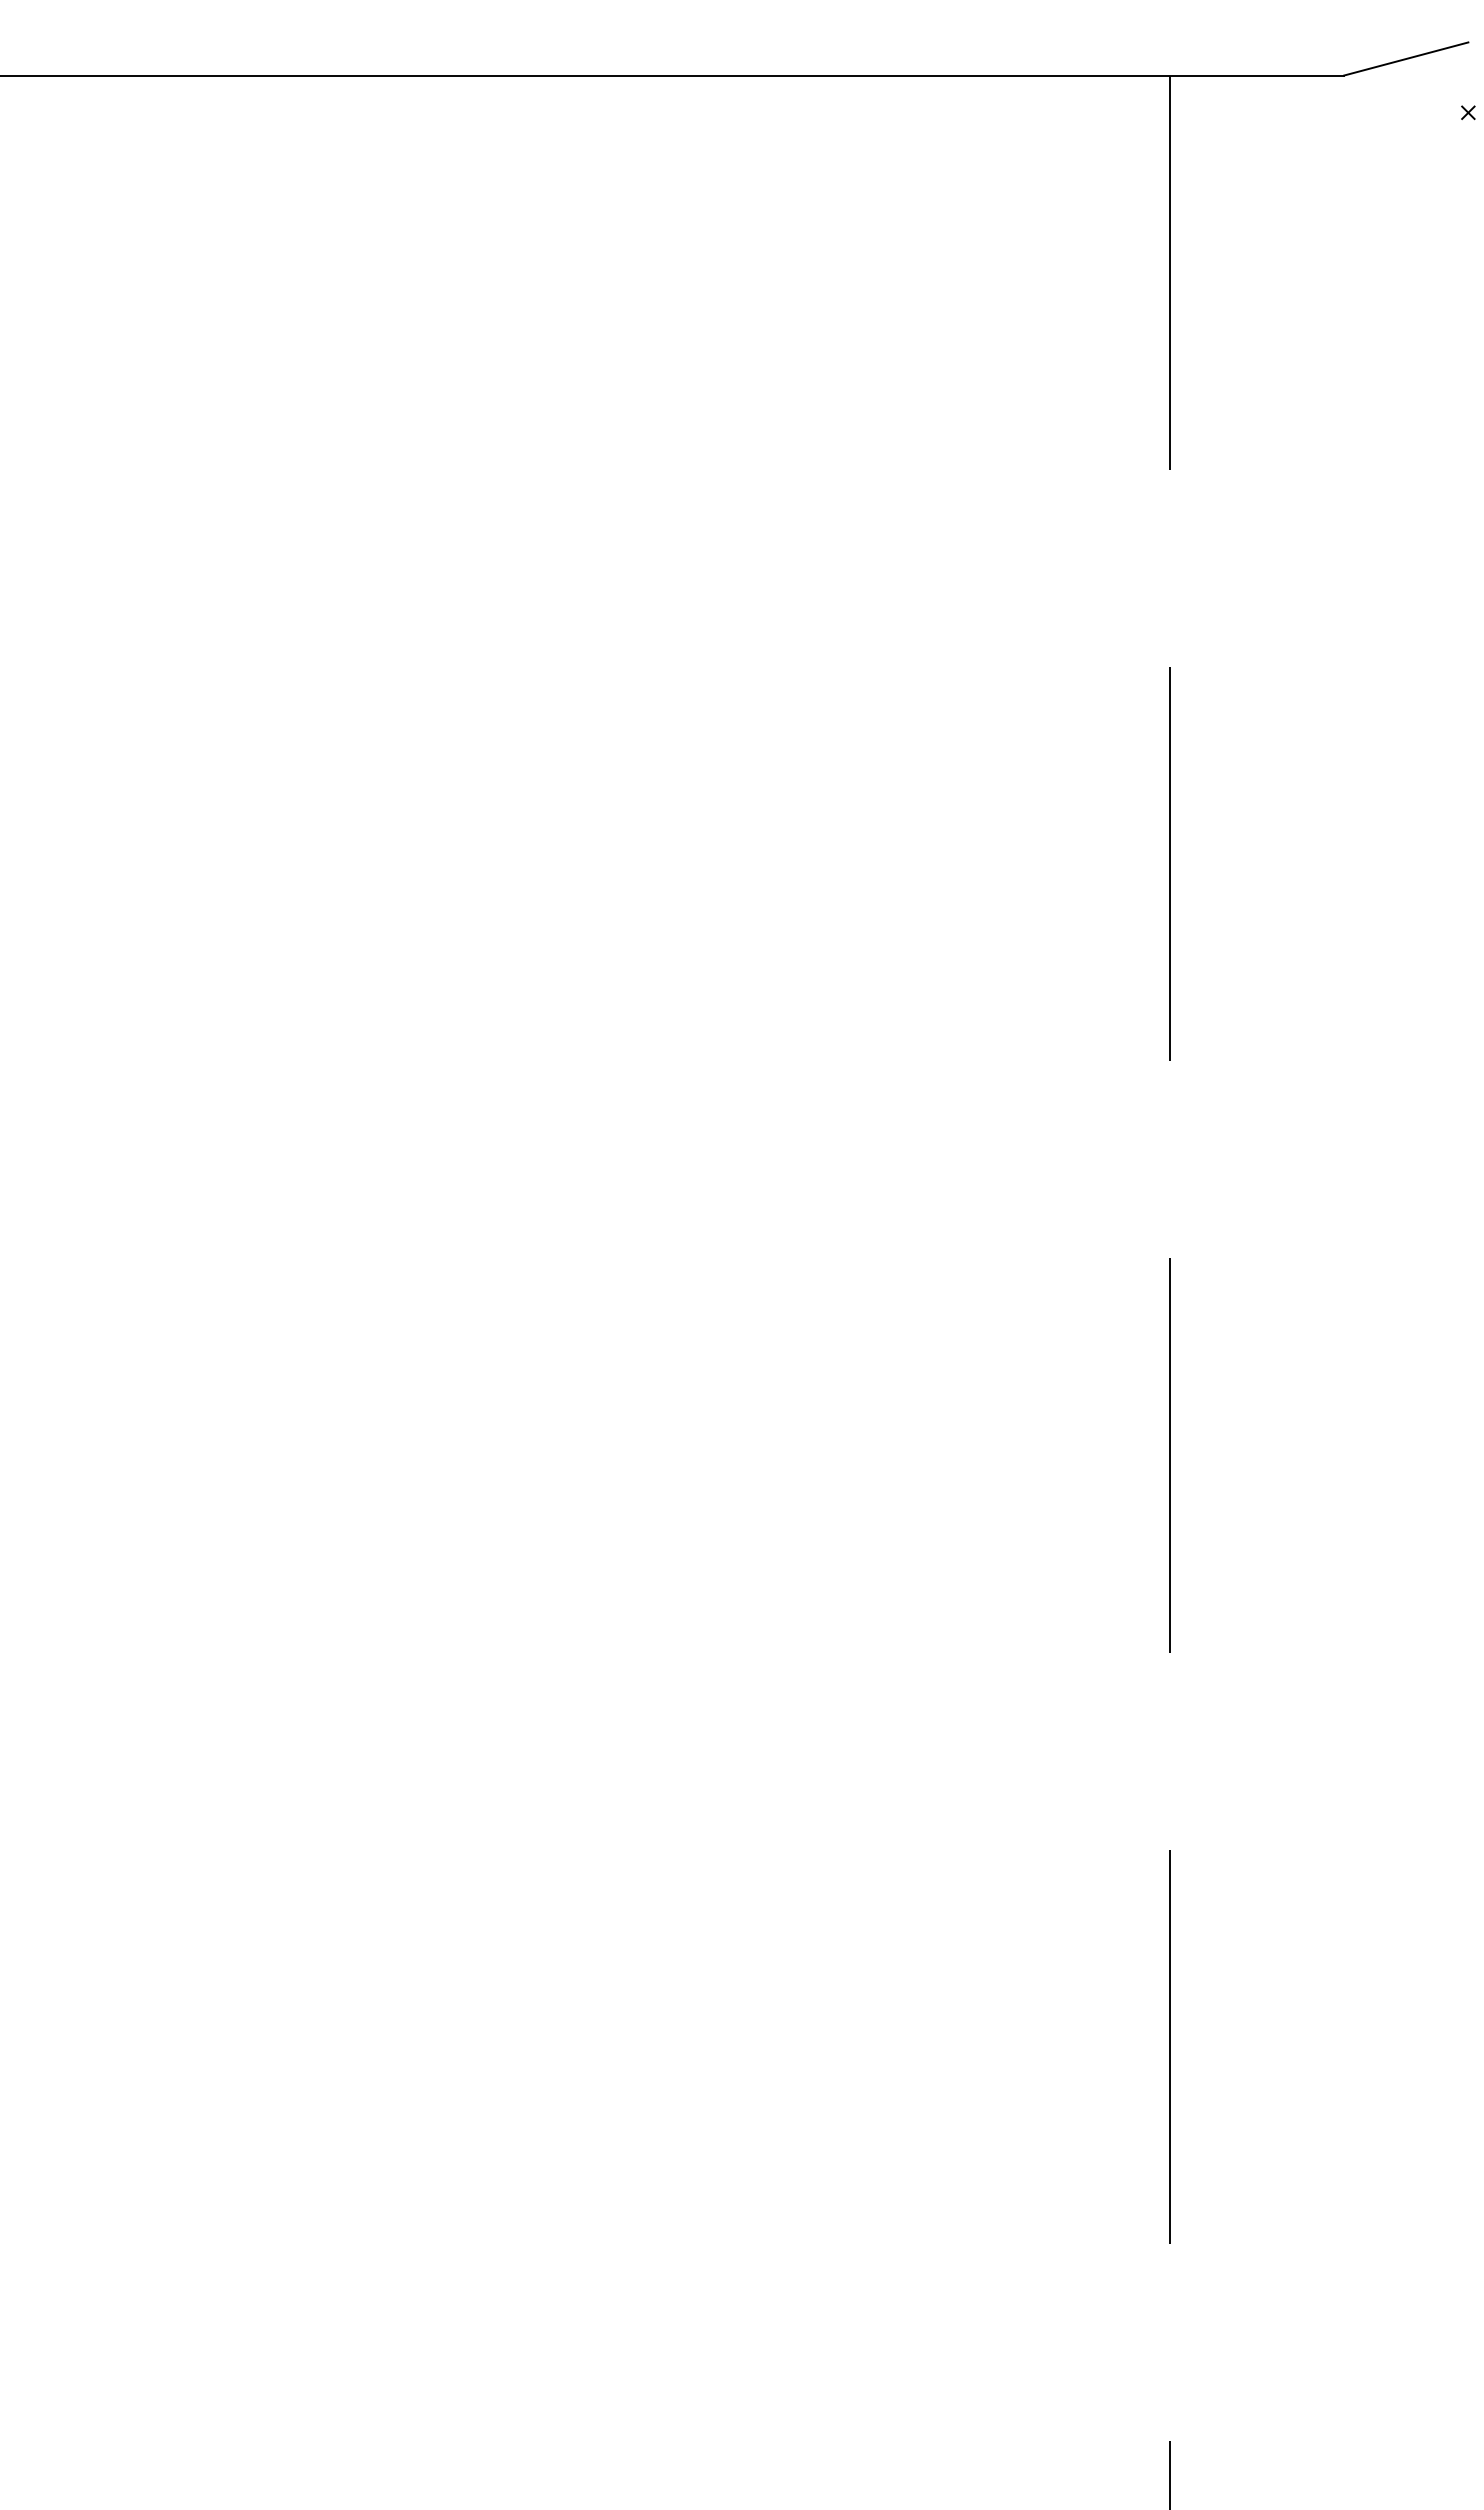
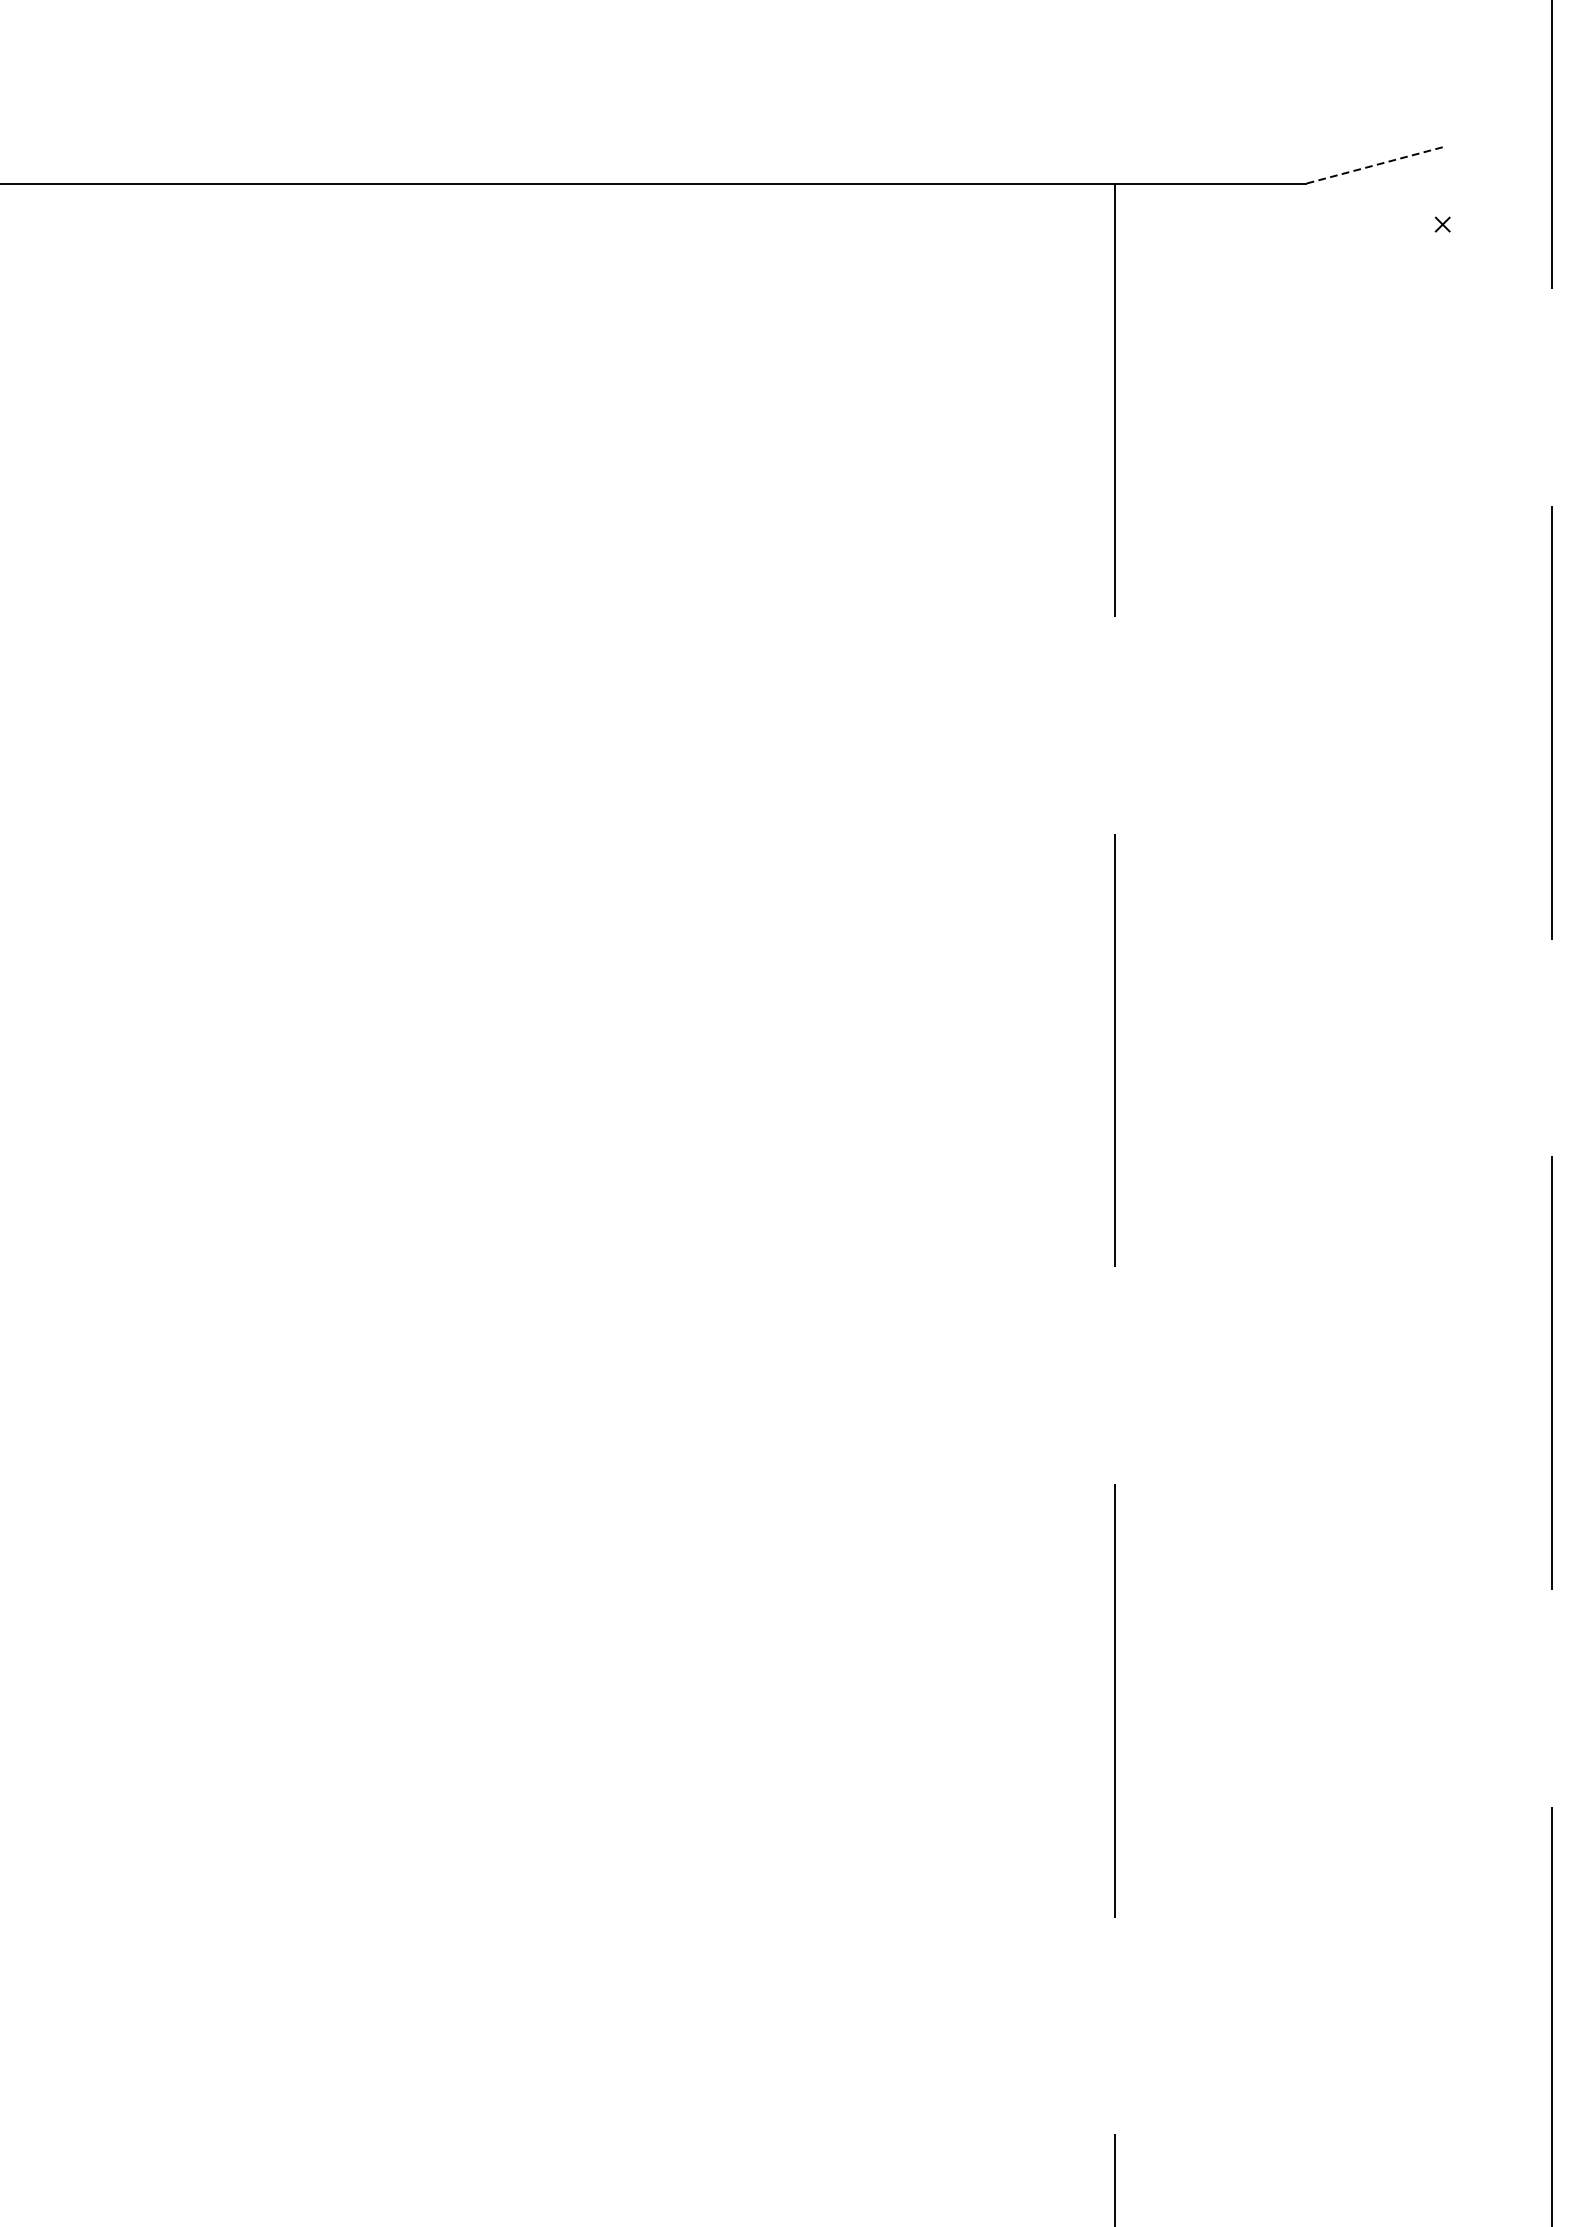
line: (1405, 59) -> (1373, 166), solid -> dashed

